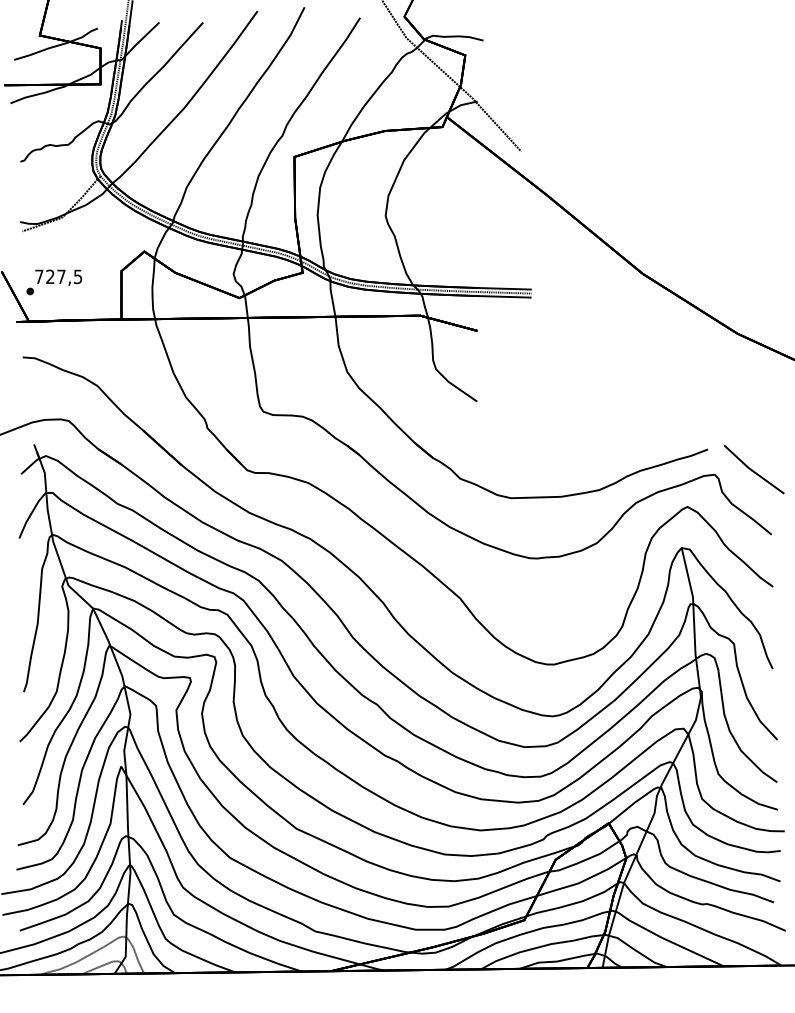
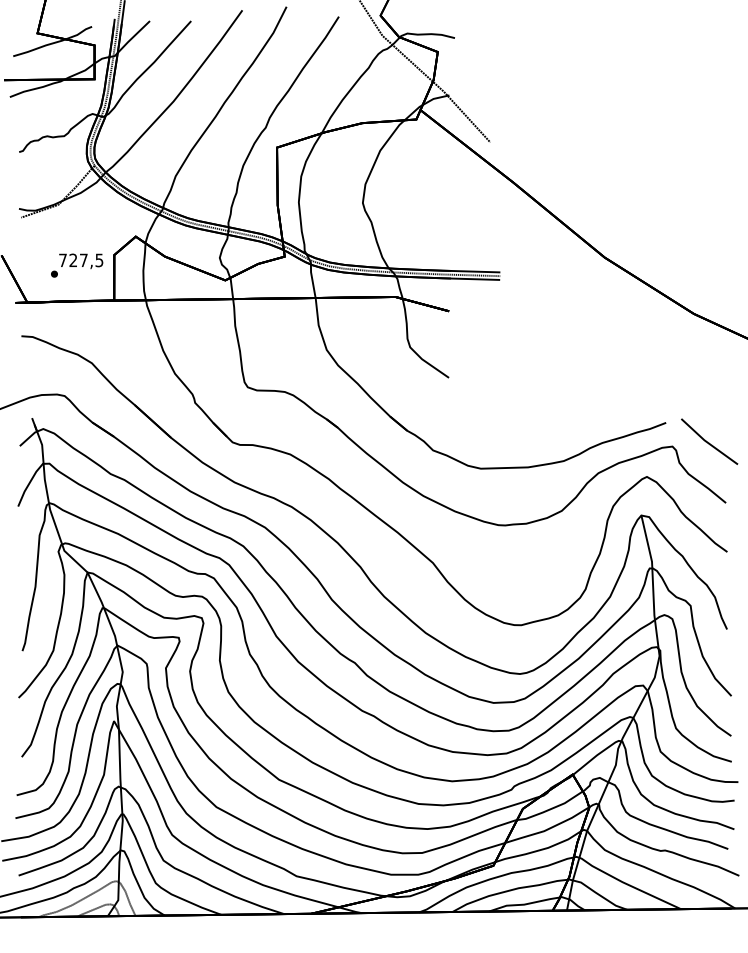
text: (54, 282) -> (77, 265), moved

